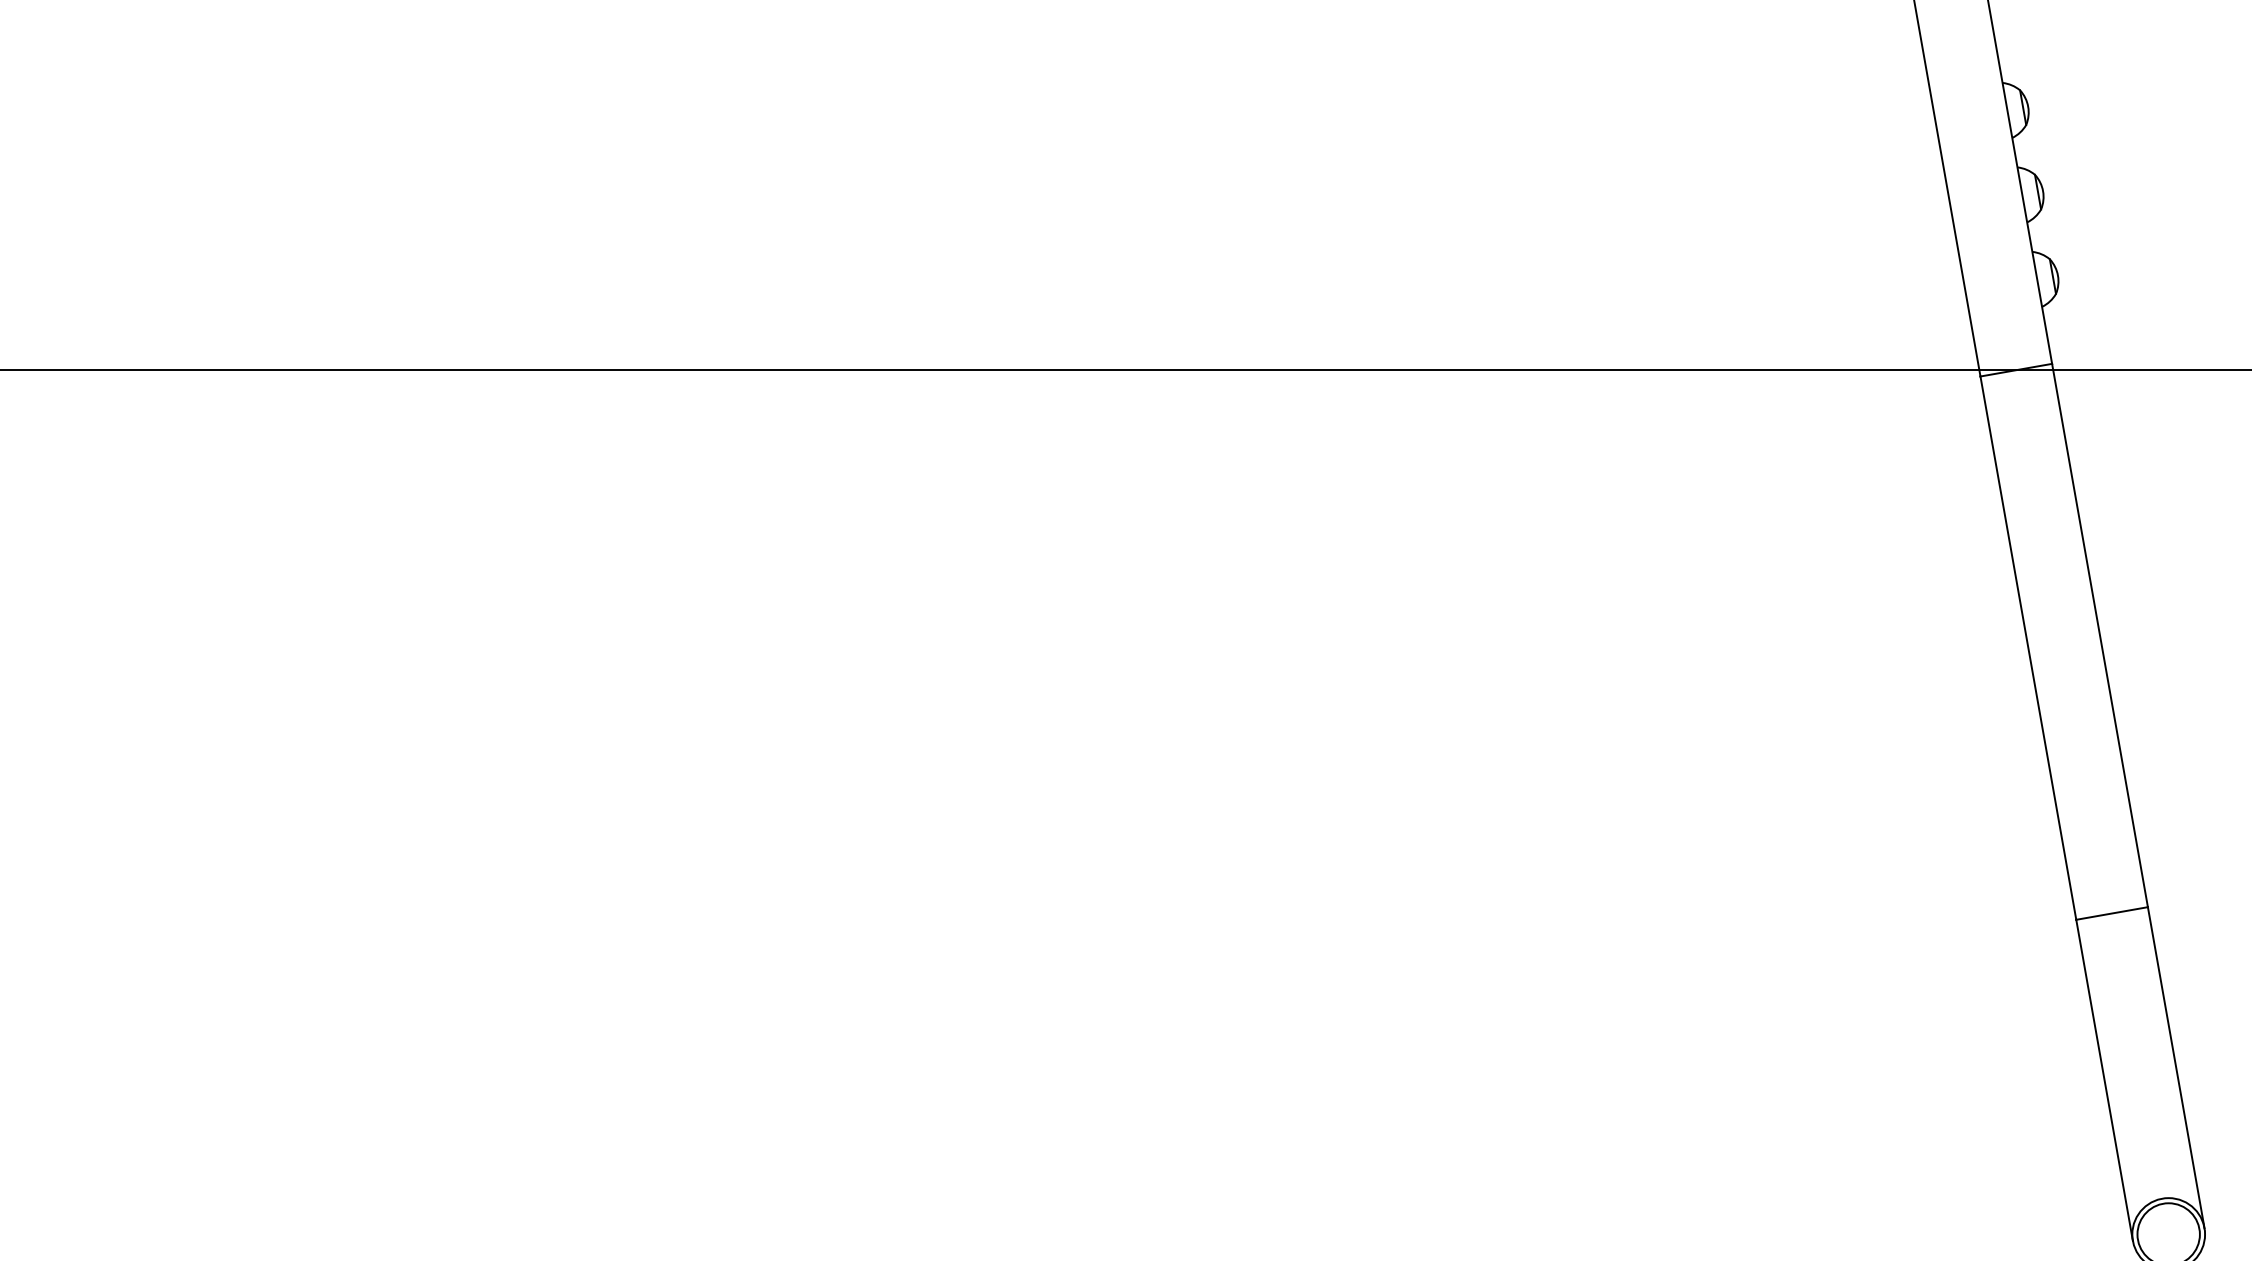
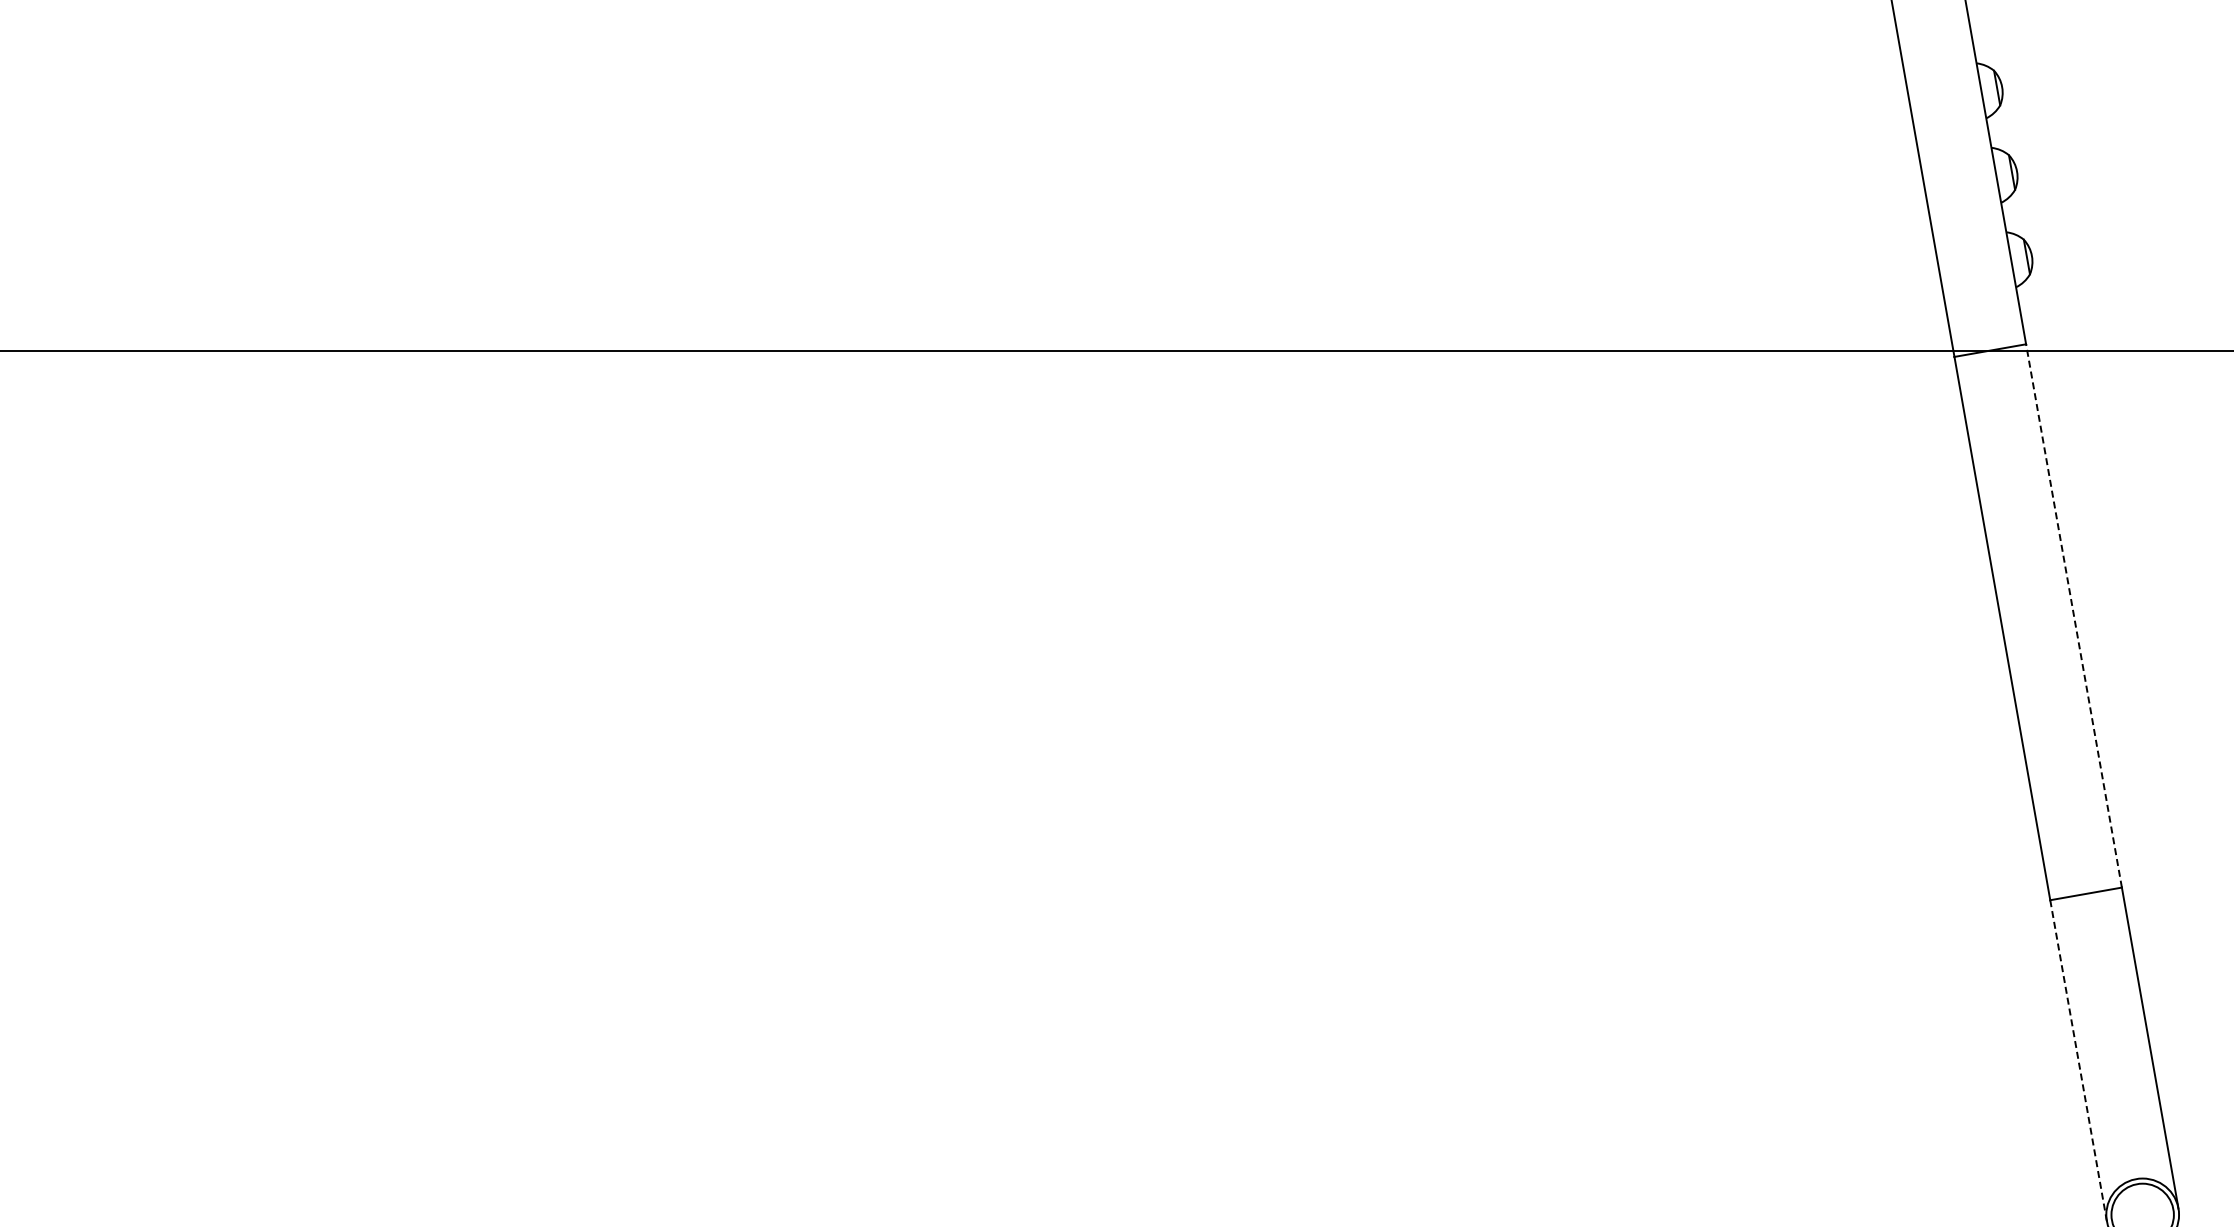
line: (2100, 635) -> (2074, 615), solid -> dashed
line: (2104, 1080) -> (2078, 1060), solid -> dashed

